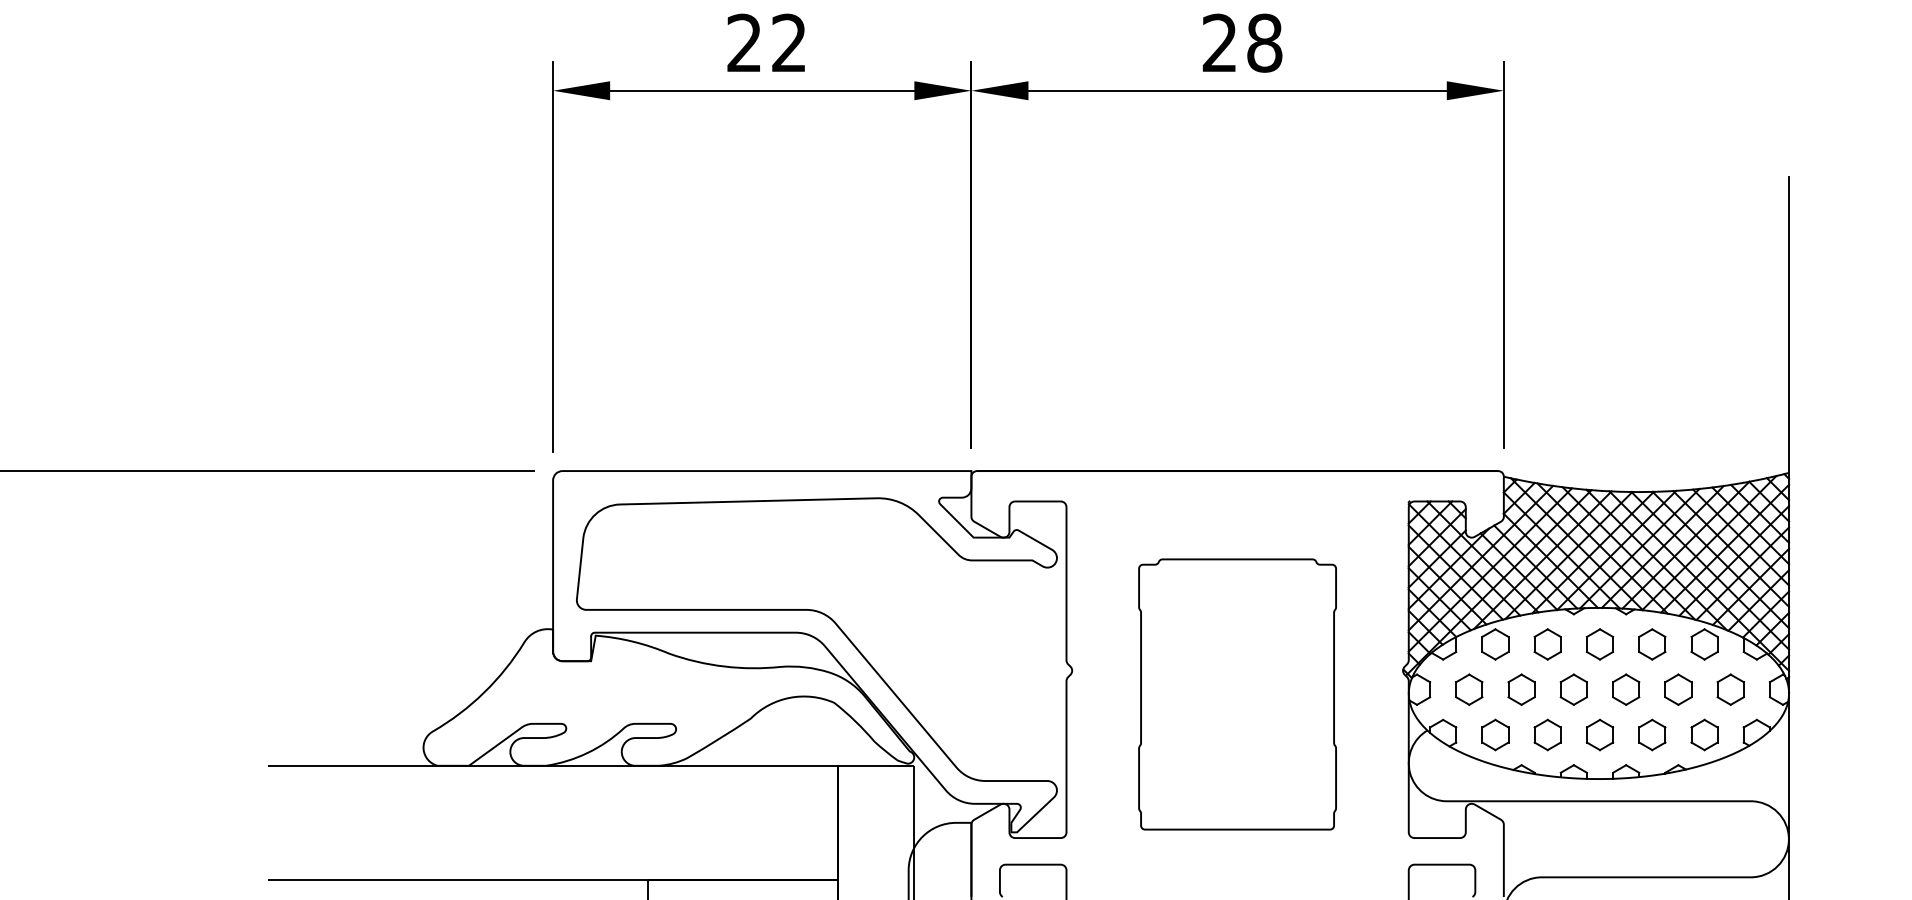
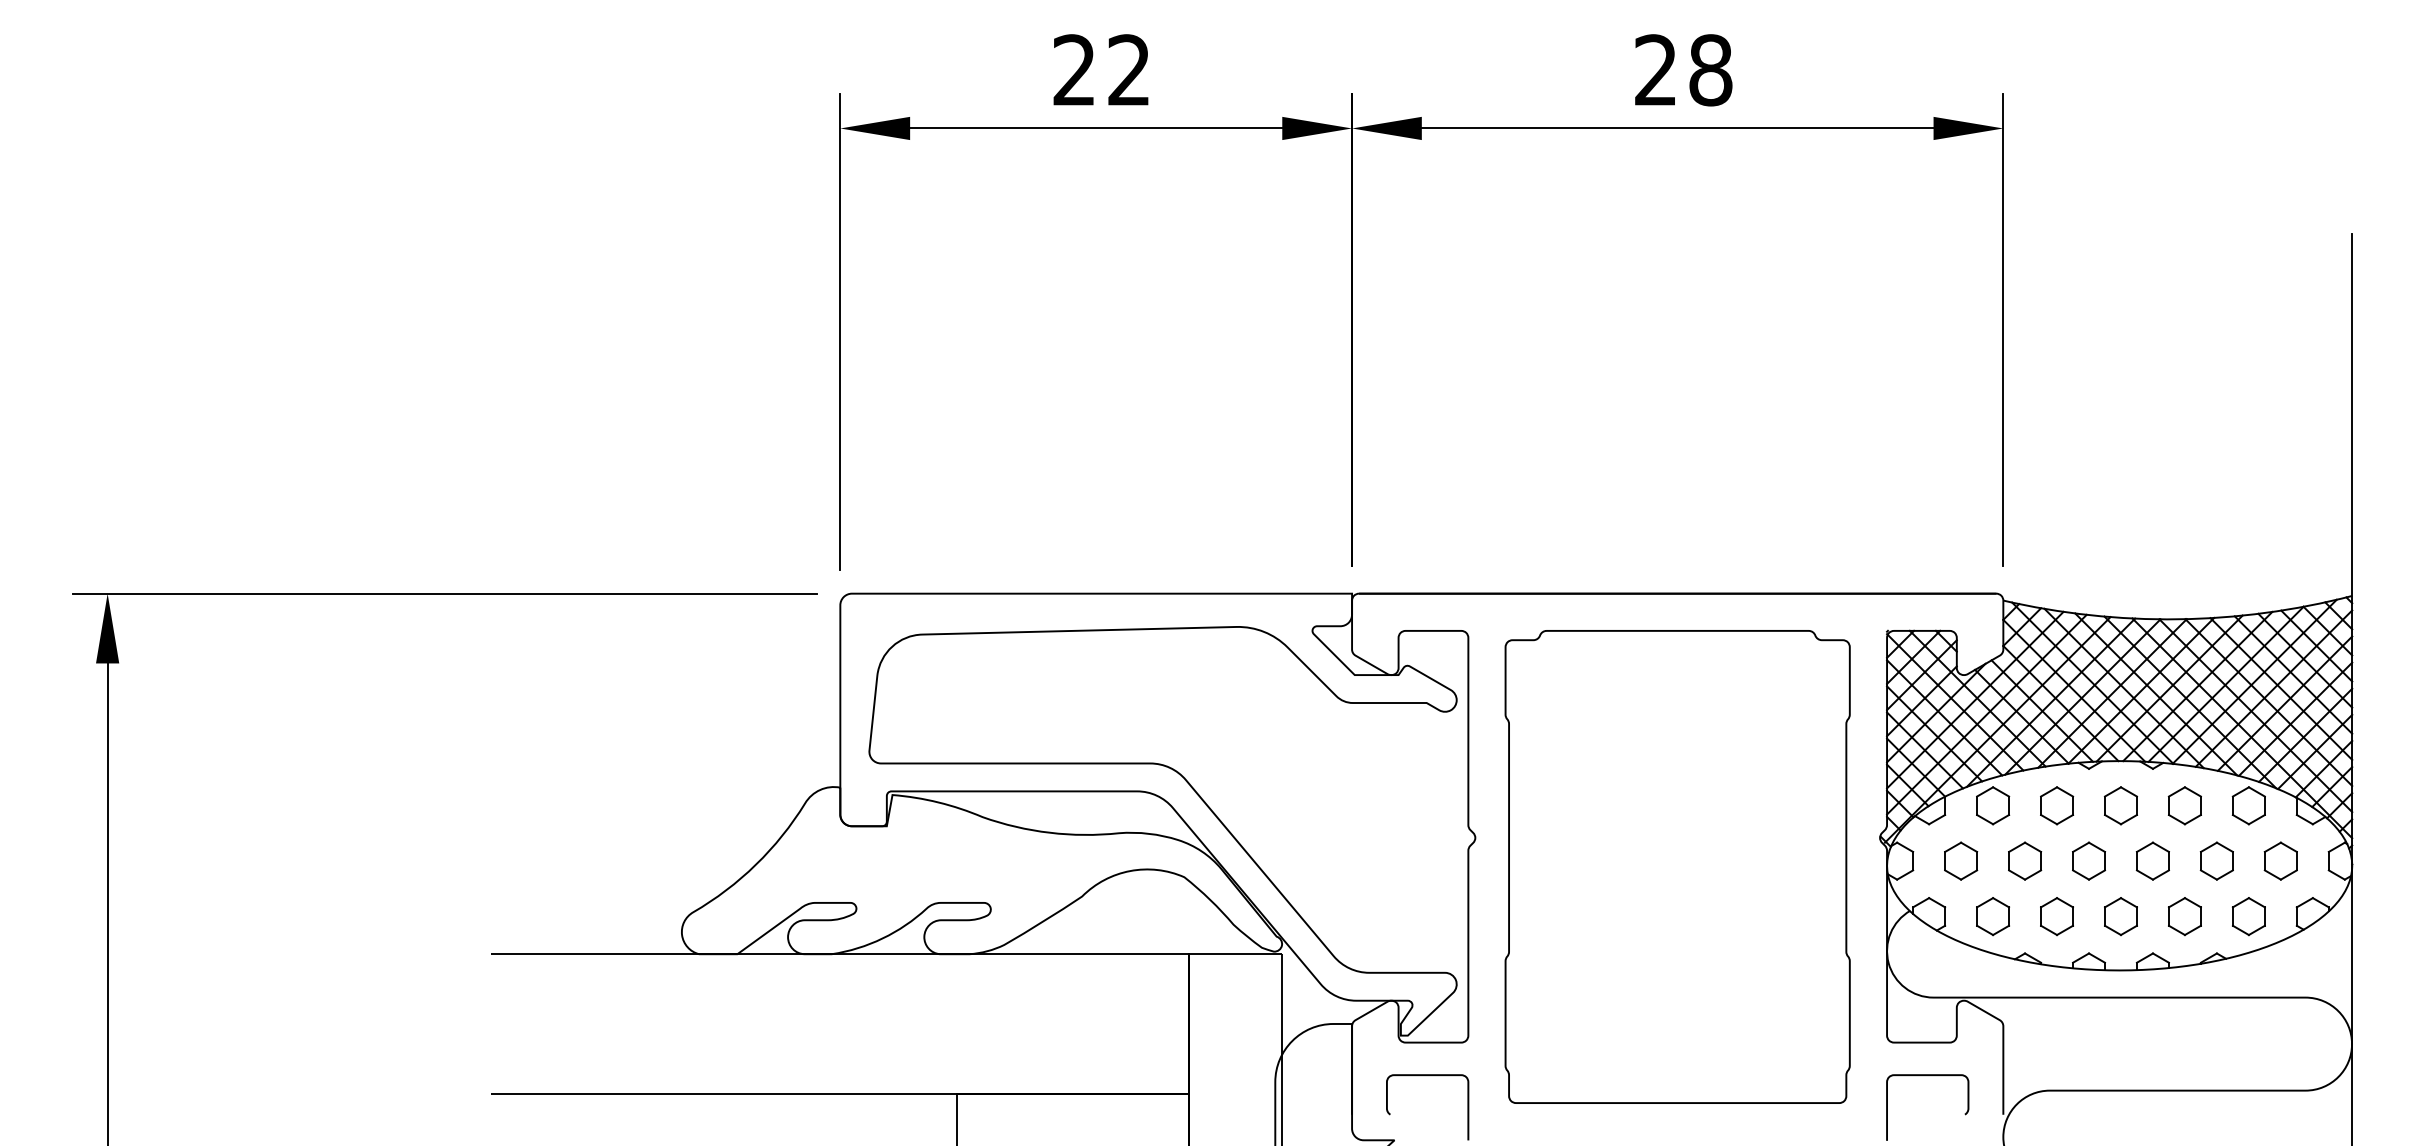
part: (1237, 694) -> (1677, 866), size x1.43

